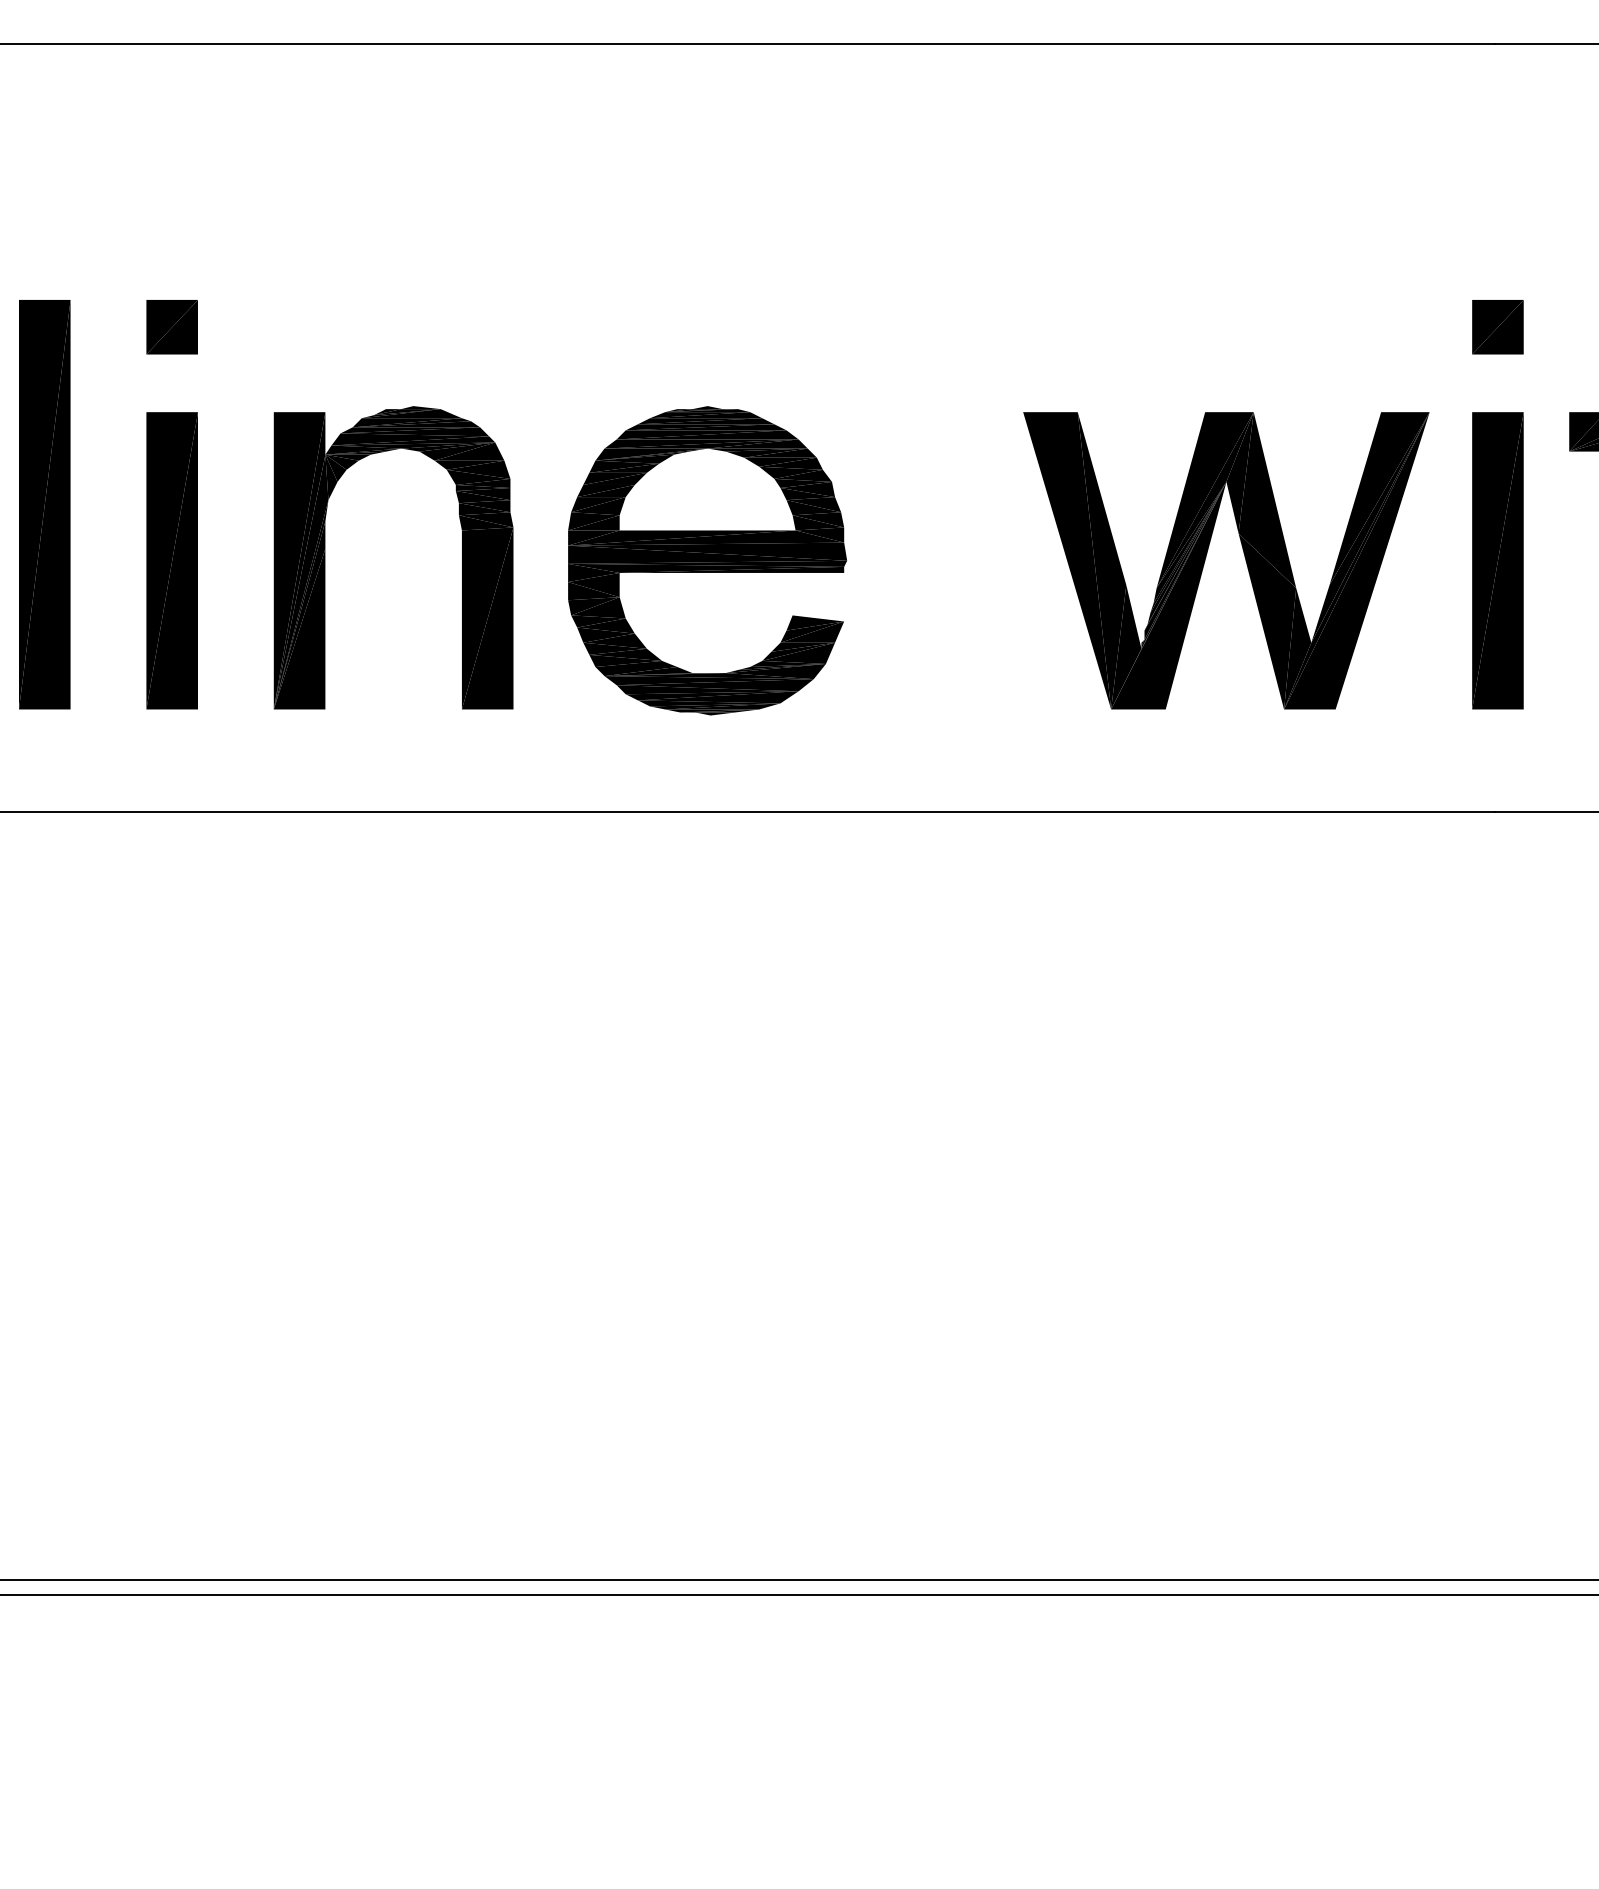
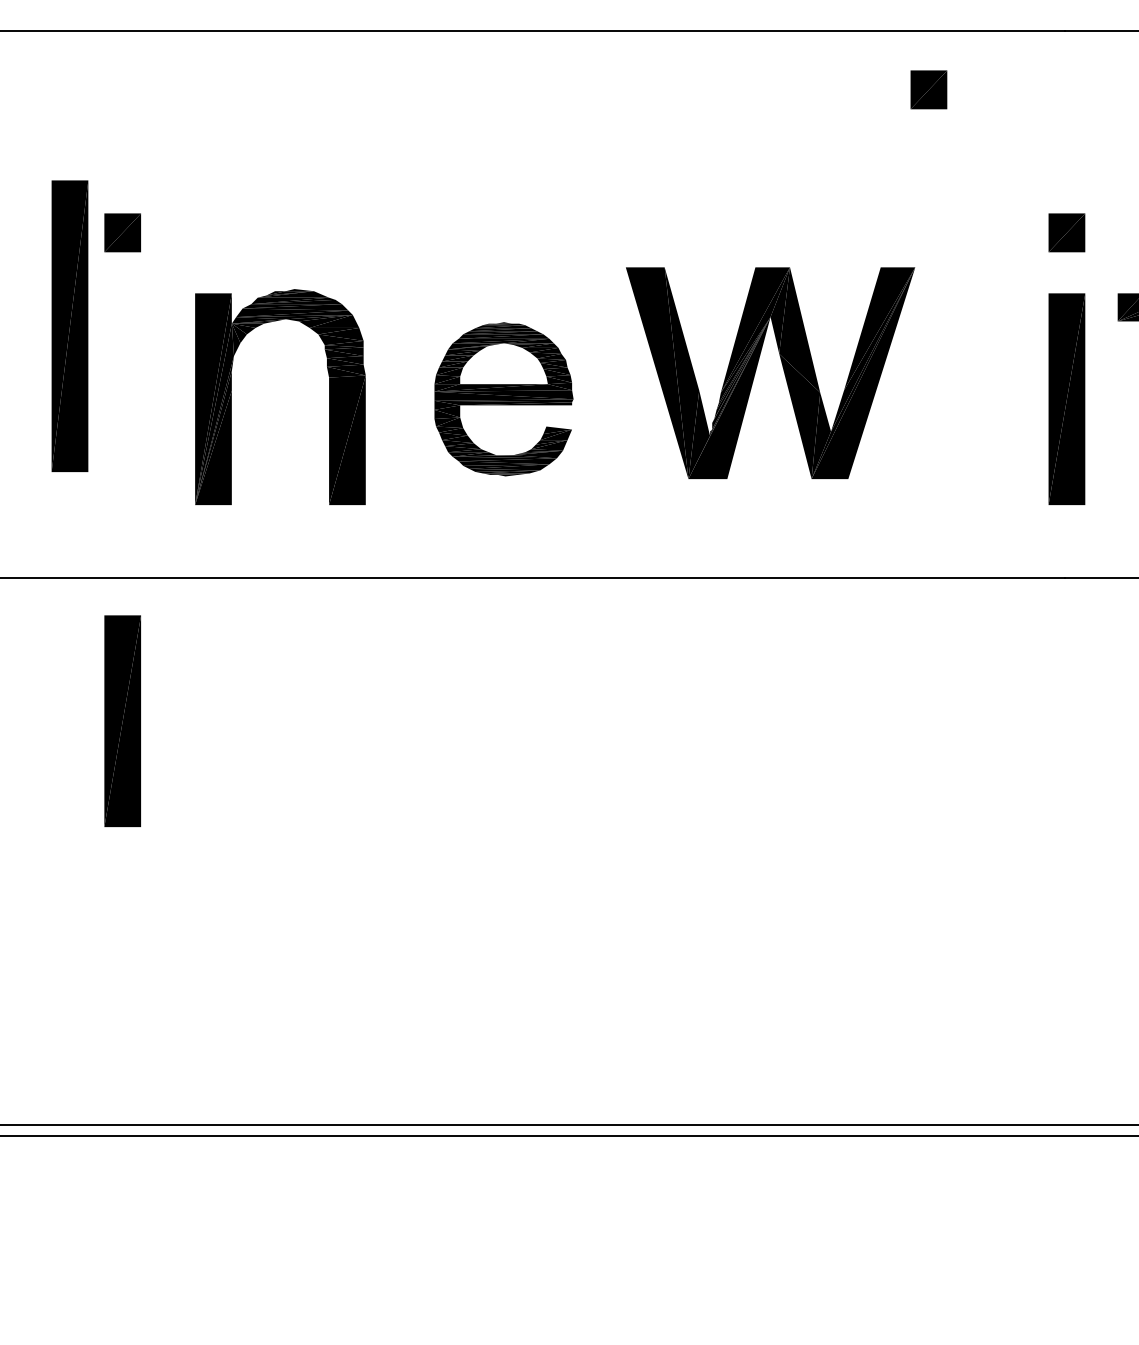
part: (1303, 125) -> (928, 89), added
part: (44, 503) -> (69, 325), moved
part: (1243, 552) -> (782, 367), moved
part: (171, 559) -> (122, 720), moved
part: (706, 561) -> (503, 399), size x0.7

